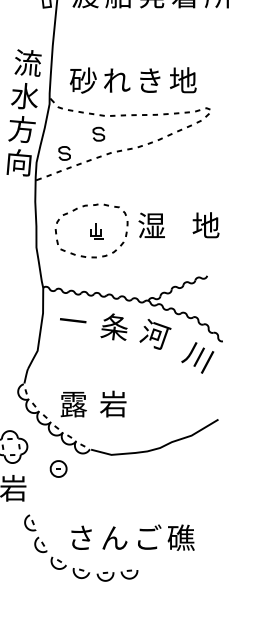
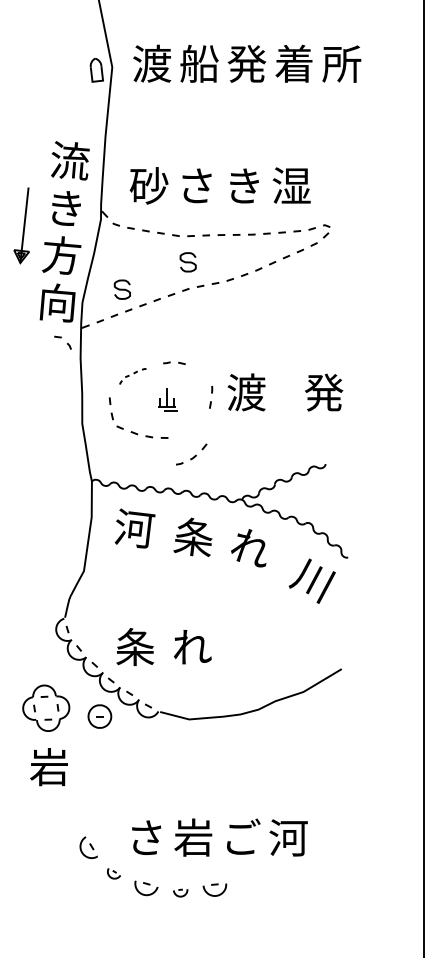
text: (183, 79) -> (291, 184), 地 -> 湿
text: (117, 80) -> (197, 185), れ -> さ
text: (23, 95) -> (64, 207), 水 -> き
curve: (98, 134) -> (187, 262), moved
part: (120, 210) -> (62, 342), moved
part: (71, 214) -> (132, 376), size x0.6
text: (151, 225) -> (246, 392), 湿 -> 渡
text: (206, 225) -> (324, 392), 地 -> 発
part: (113, 249) -> (191, 454), moved
text: (73, 320) -> (134, 528), 一 -> 河
text: (155, 334) -> (251, 547), 河 -> れ
text: (73, 404) -> (135, 647), 露 -> 条
text: (113, 404) -> (191, 647), 岩 -> れ
part: (58, 468) -> (99, 716), moved
part: (30, 522) -> (73, 816), removed
text: (114, 537) -> (193, 837), ん -> 岩
text: (181, 537) -> (288, 837), 礁 -> 河
part: (58, 562) -> (113, 873), size x0.6
part: (105, 576) -> (180, 892), size x0.6

